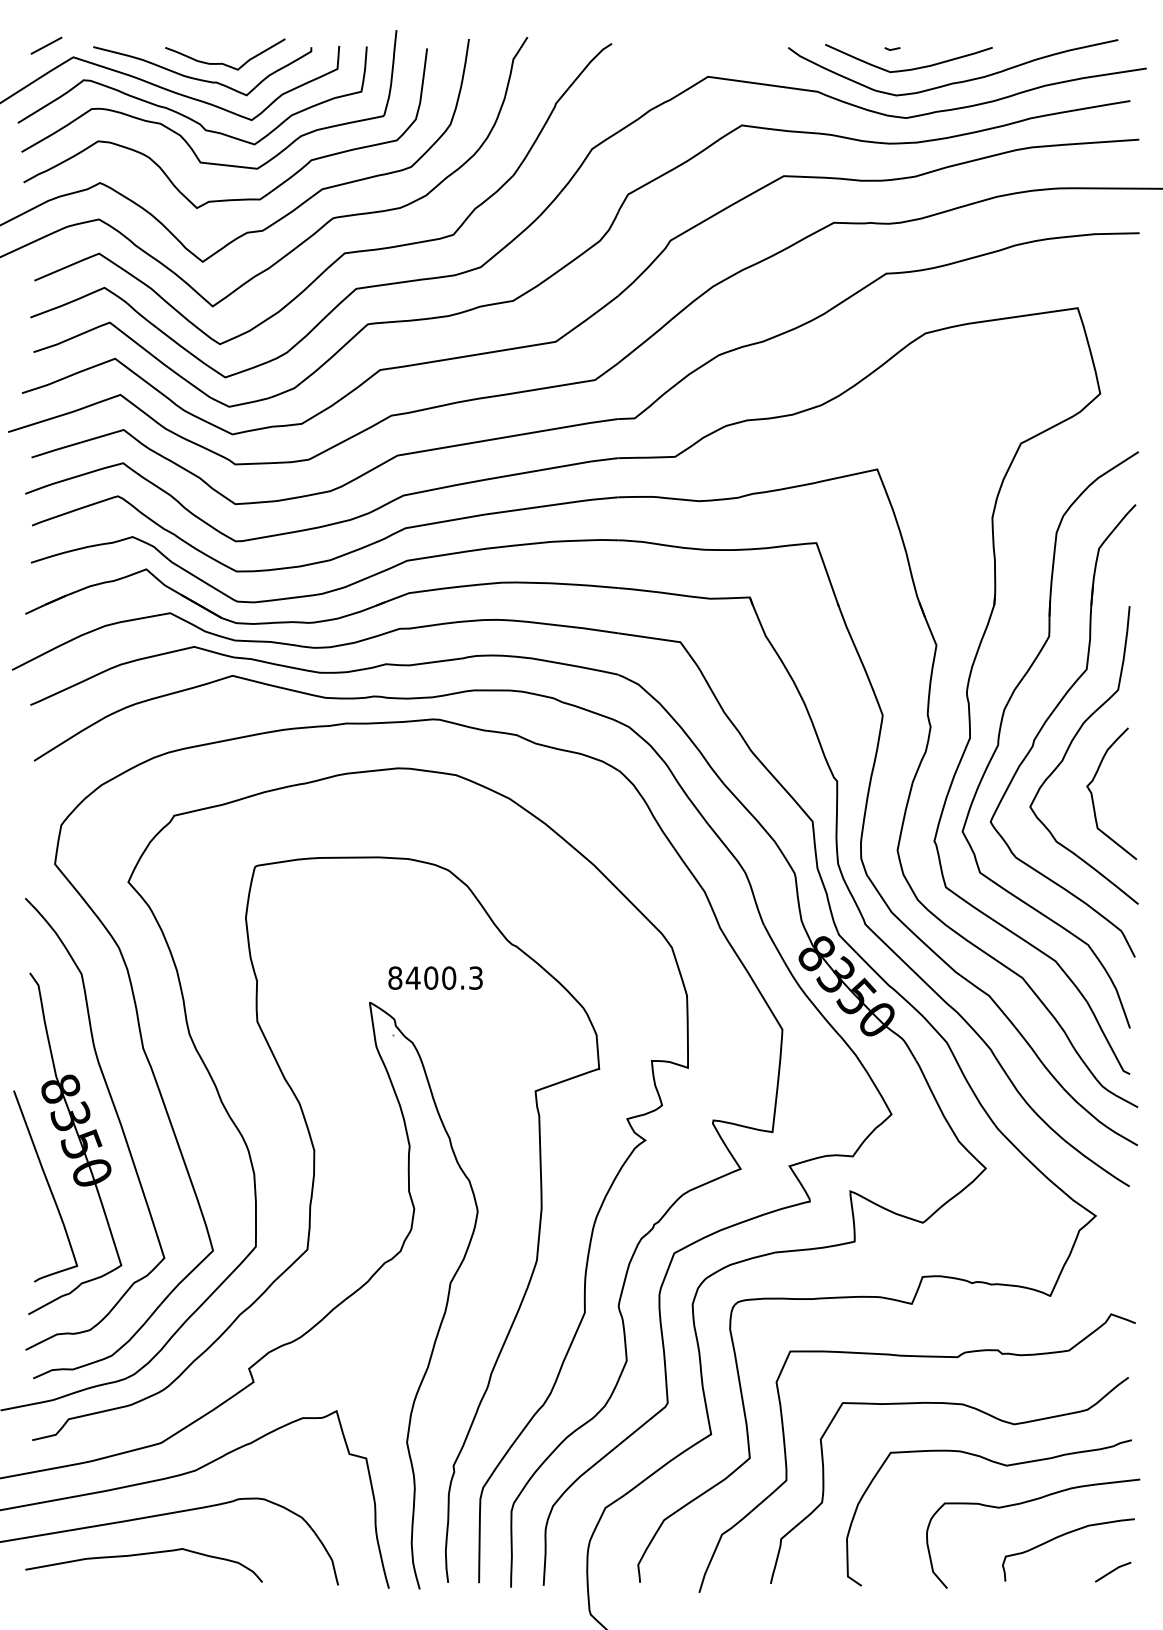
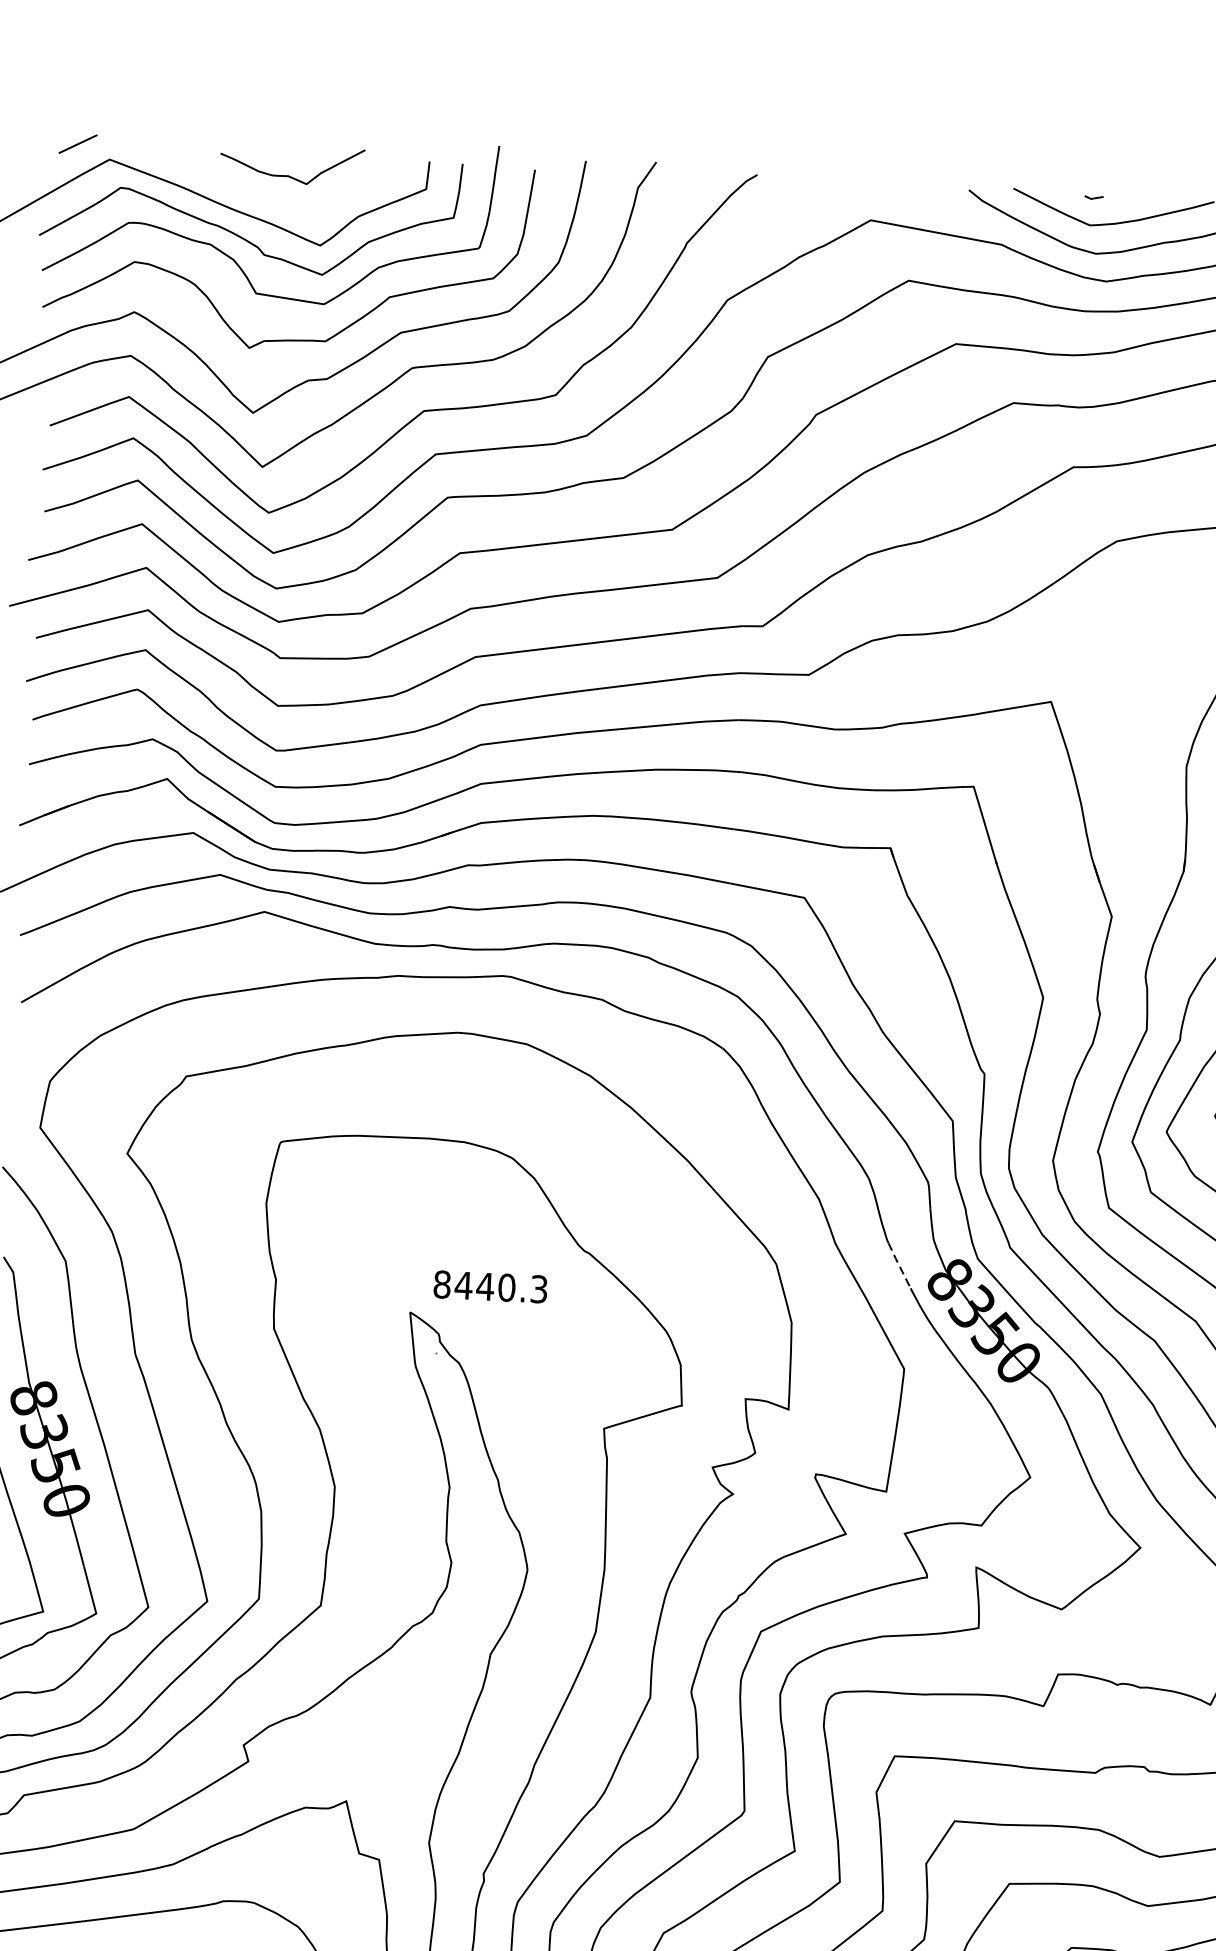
curve: (199, 78) -> (259, 192), removed
line: (773, 942) -> (898, 1263), solid -> dashed
text: (430, 977) -> (484, 1285), 8400.3 -> 8440.3

